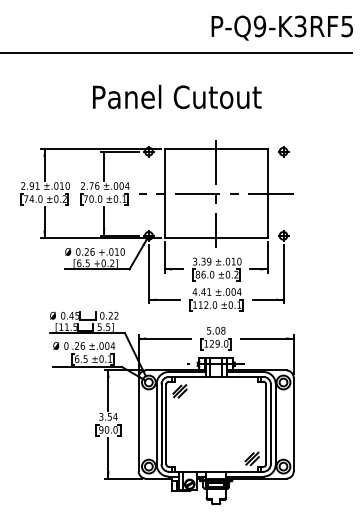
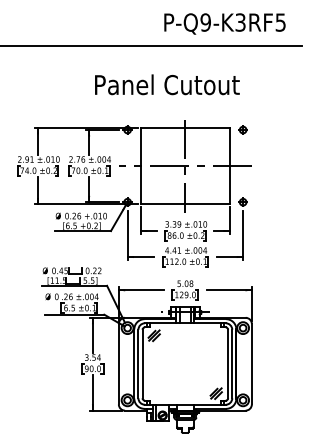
text: (281, 27) -> (224, 23), moved
text: (177, 96) -> (167, 84), moved

